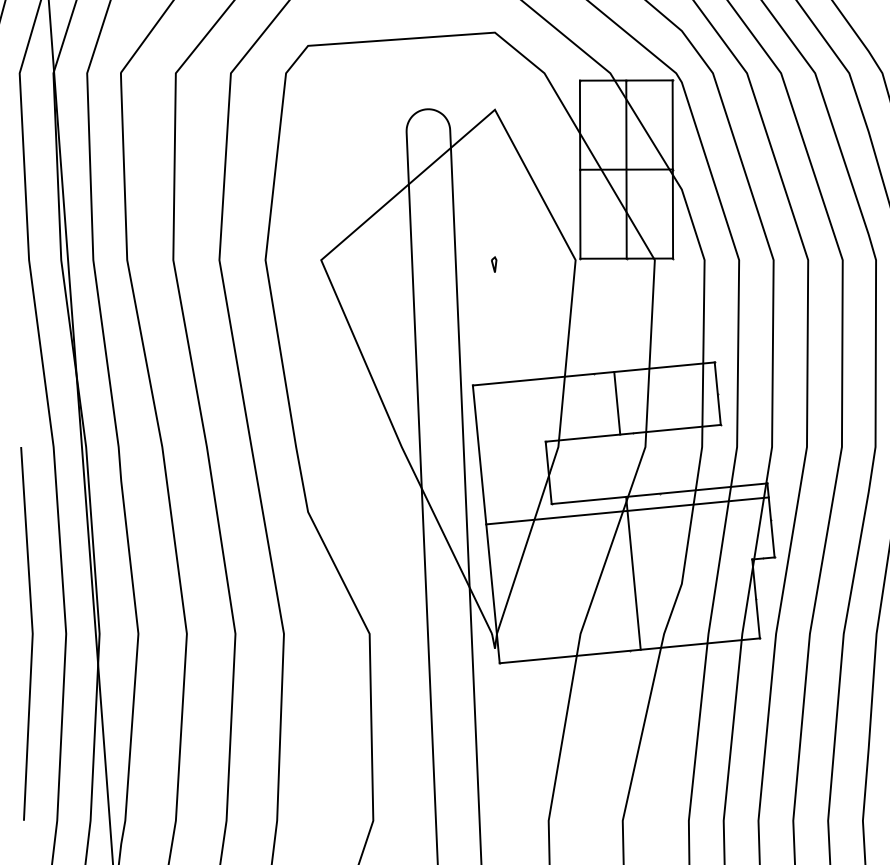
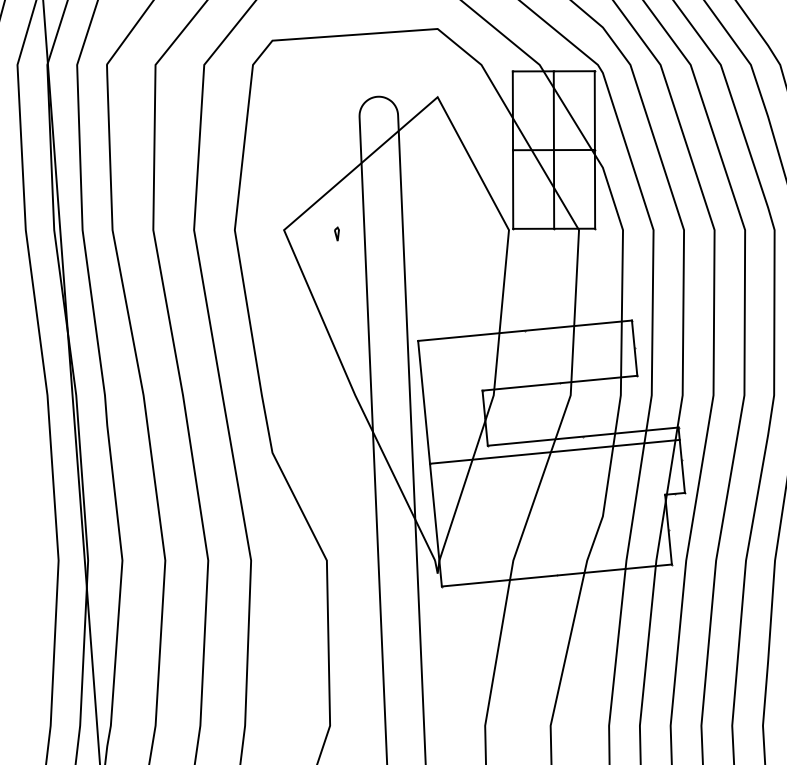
part: (493, 263) -> (336, 233), moved
line: (616, 403) -> (545, 356), removed
line: (632, 572) -> (559, 506), removed
line: (32, 633) -> (28, 560), removed

